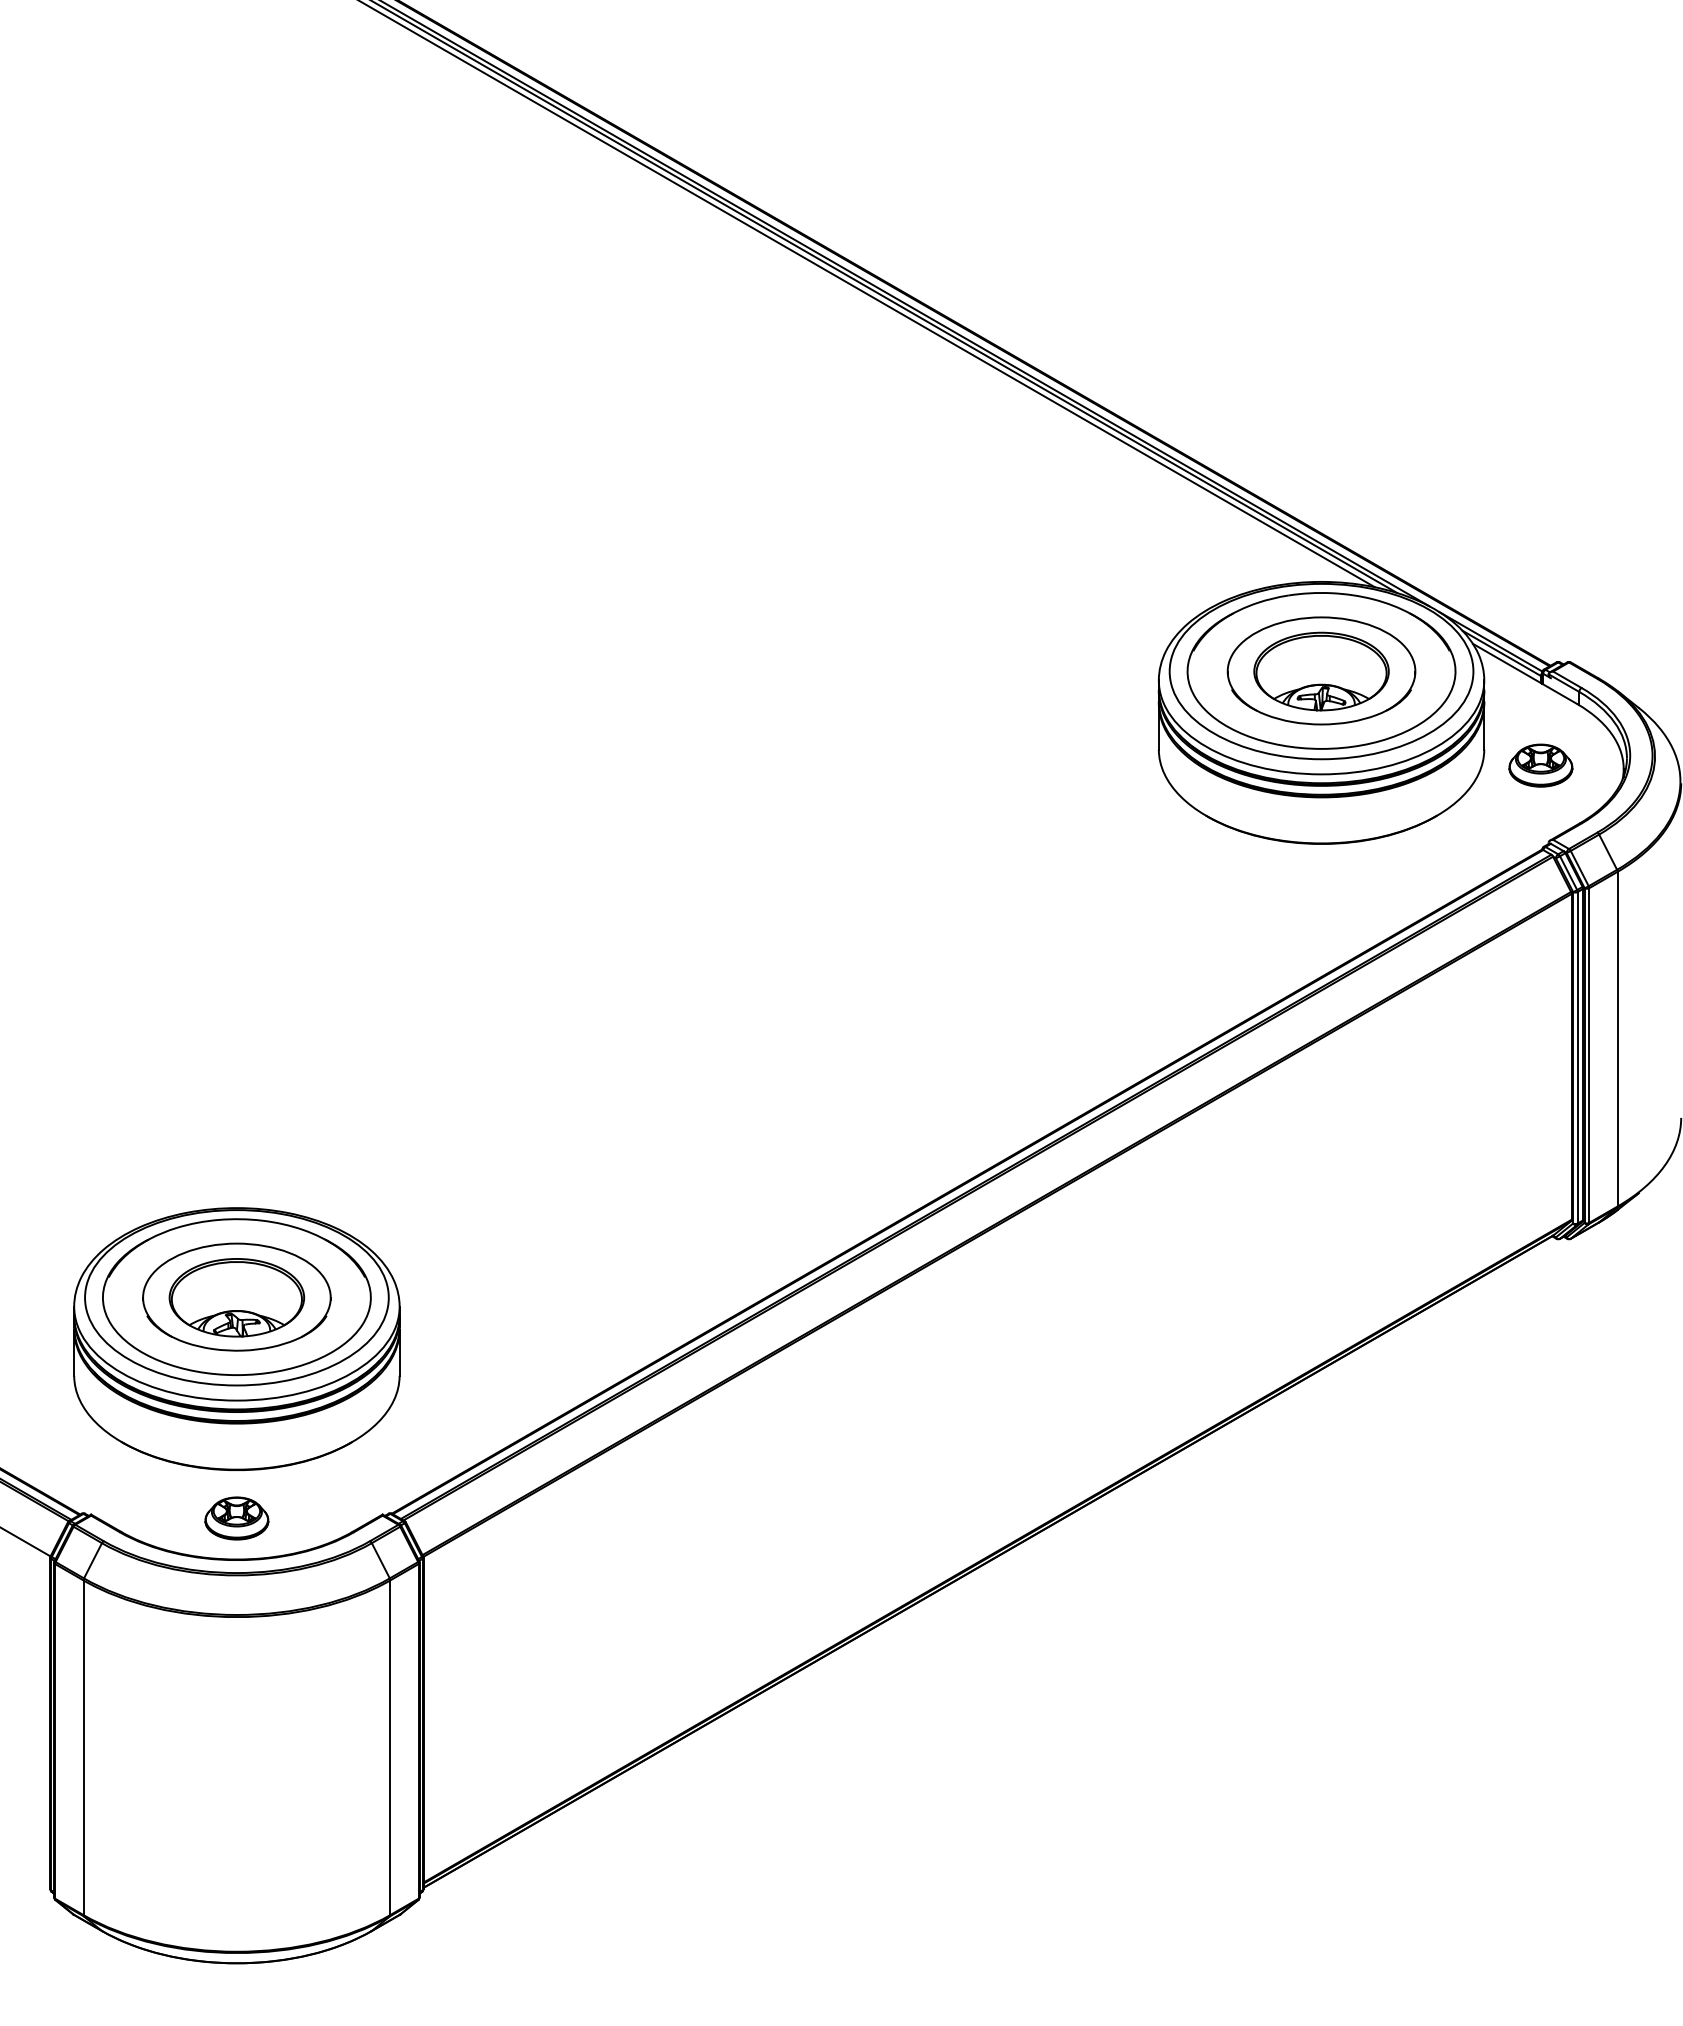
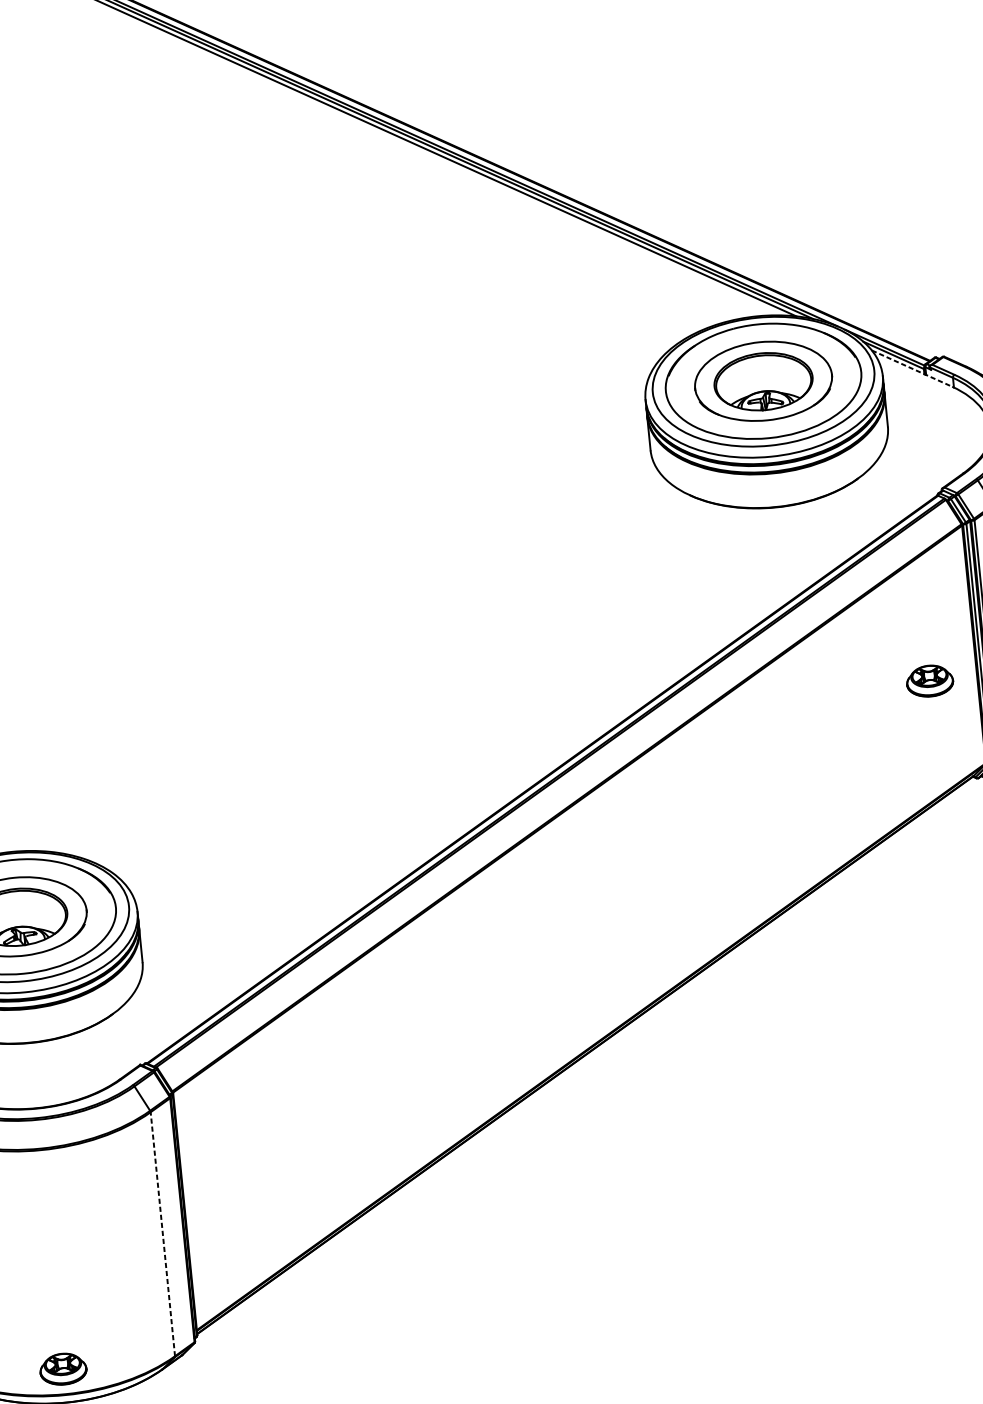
line: (1525, 674) -> (912, 369), solid -> dashed
part: (1540, 765) -> (929, 681), moved
part: (236, 1518) -> (63, 1369), moved
line: (390, 1747) -> (162, 1234), solid -> dashed

